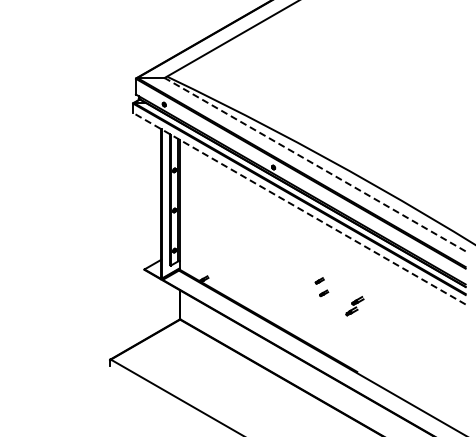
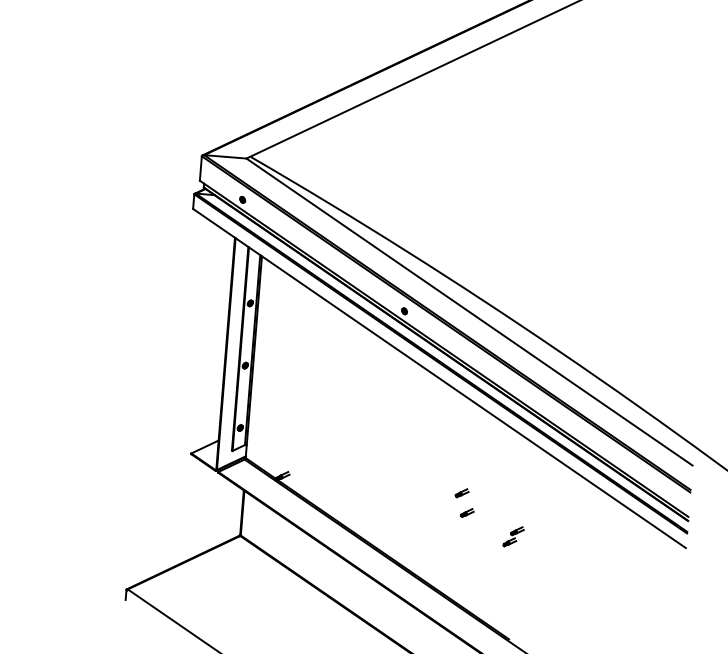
line: (315, 164) -> (470, 311), dashed -> solid
line: (299, 208) -> (439, 378), dashed -> solid
part: (354, 305) -> (513, 535), size x0.71

